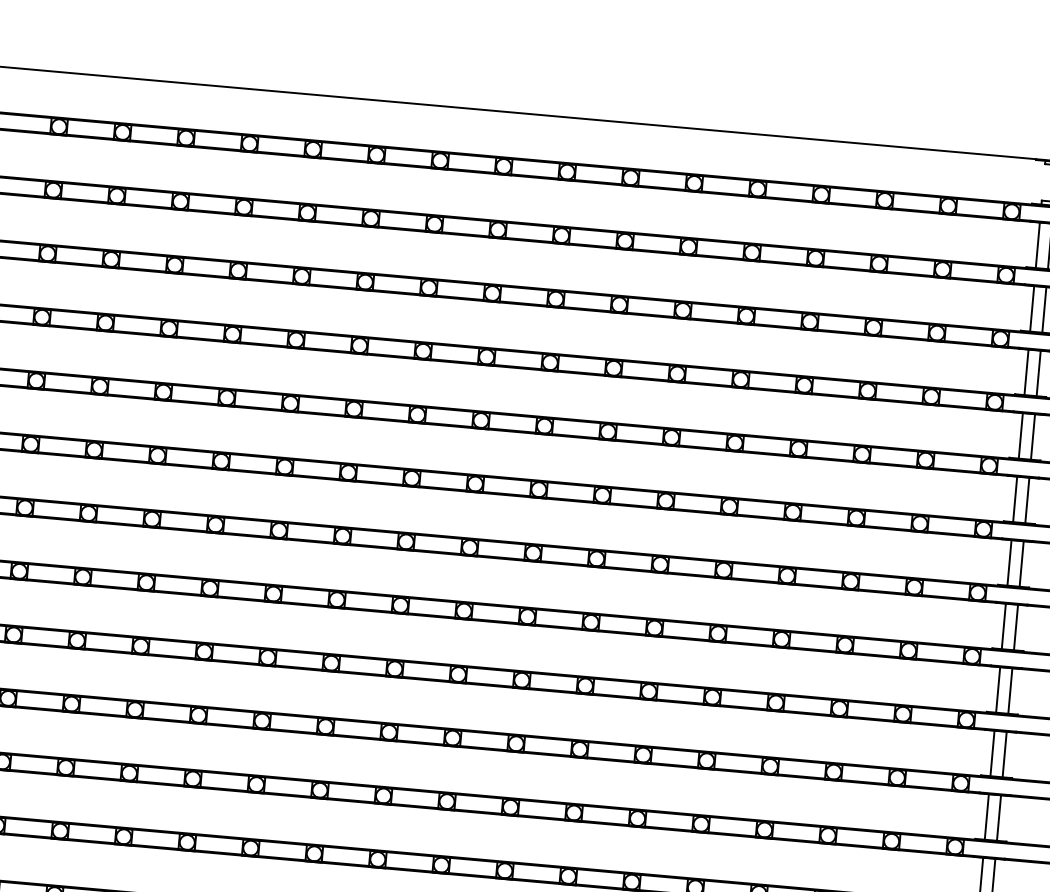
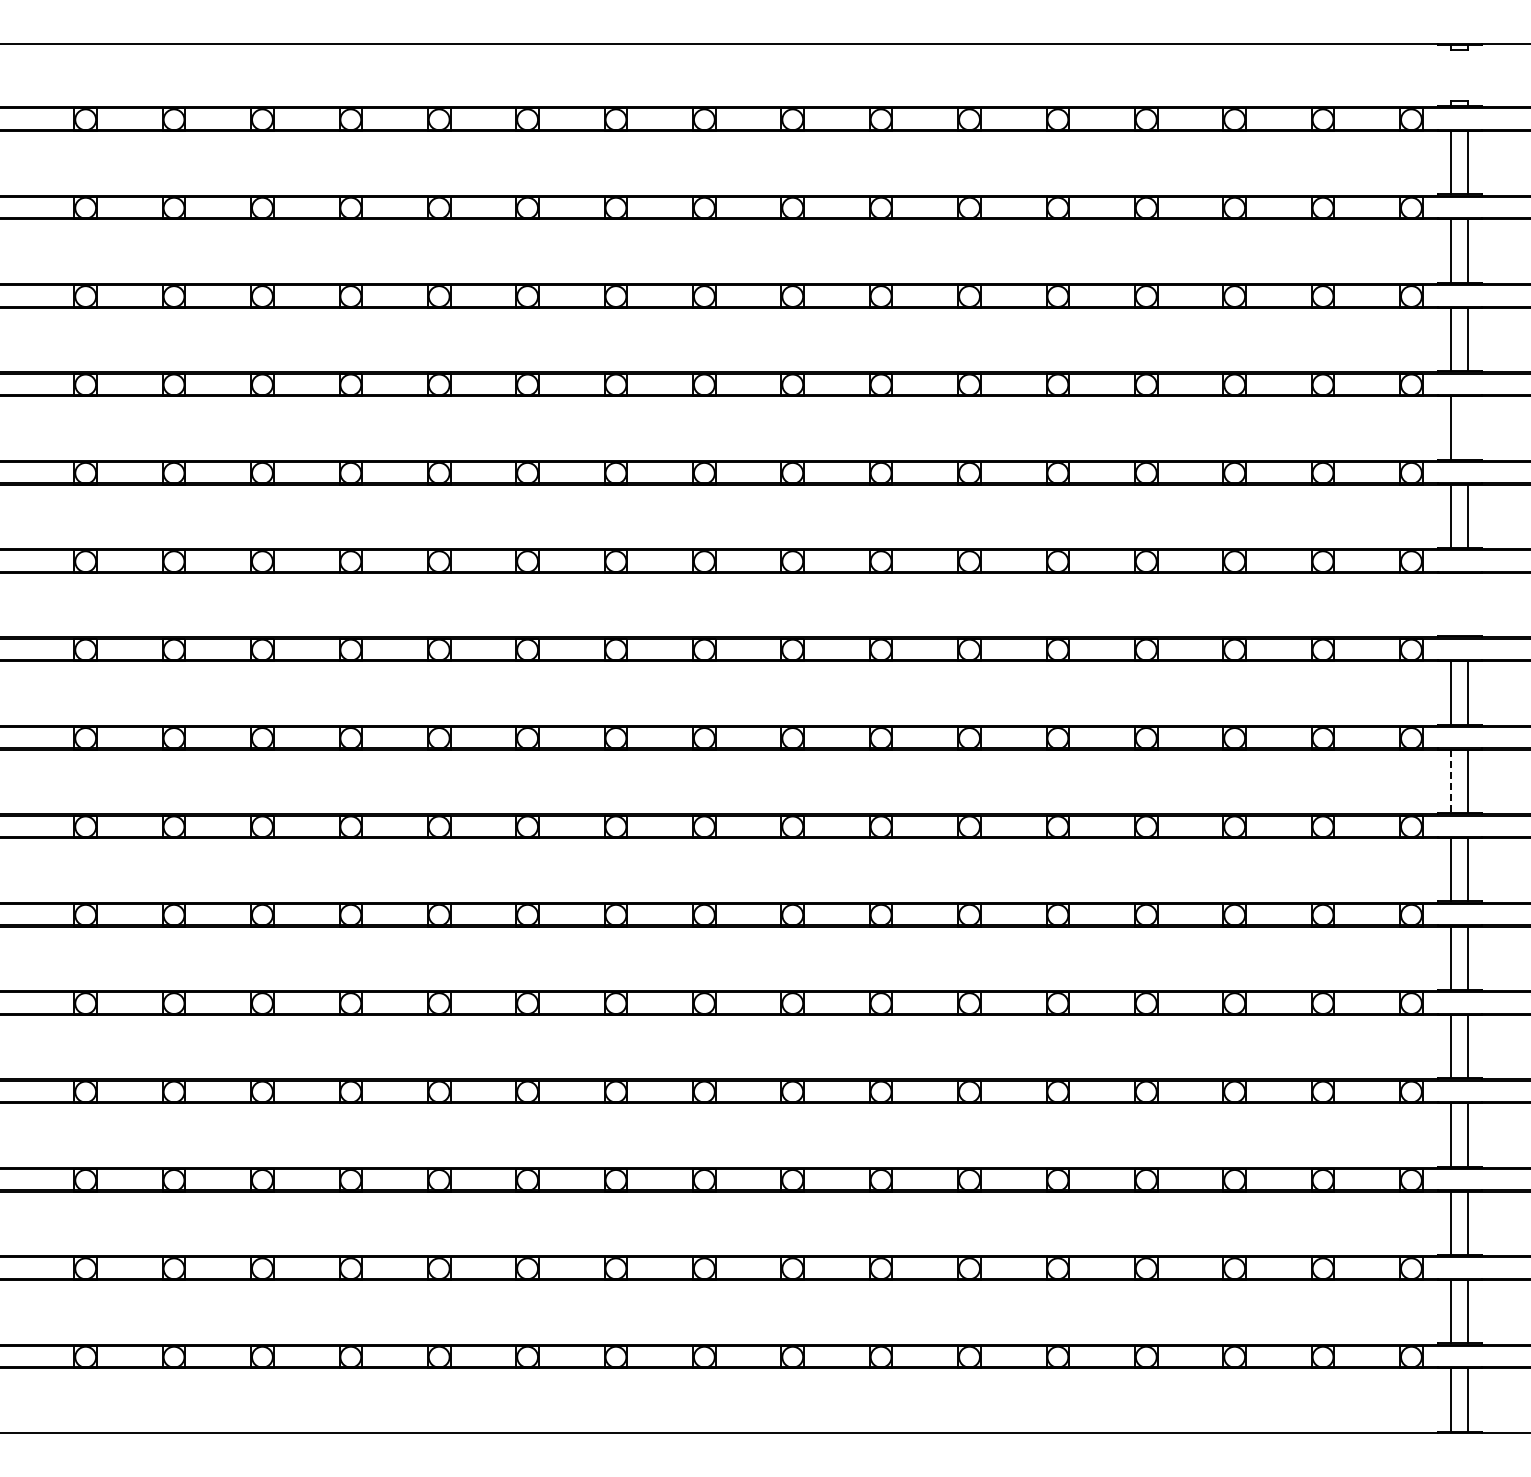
line: (1033, 436) -> (1468, 427), removed
line: (1009, 562) -> (1451, 604), removed
line: (1021, 563) -> (1468, 604), removed
line: (998, 690) -> (1451, 781), solid -> dashed

